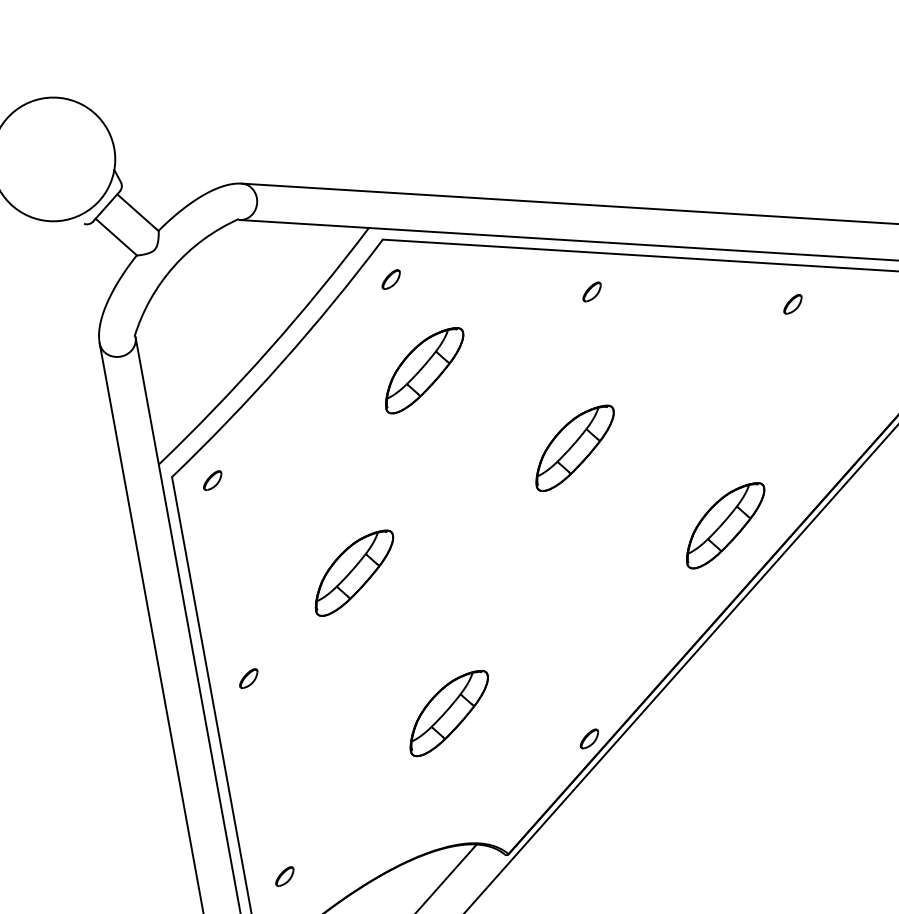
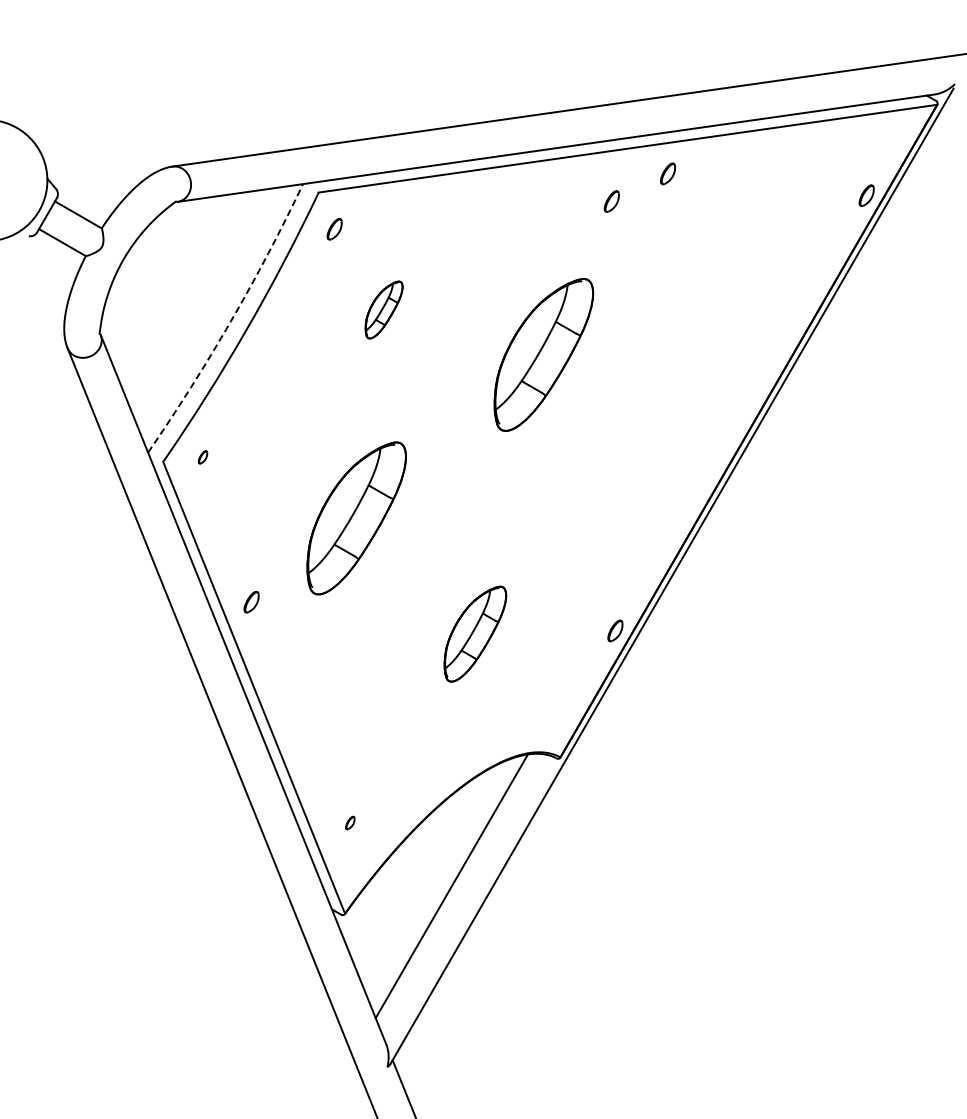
part: (591, 291) -> (611, 201), moved
part: (792, 303) -> (667, 173), moved
arc: (268, 350) -> (230, 321), solid -> dashed
part: (423, 369) -> (383, 309), size x0.6
part: (574, 447) -> (543, 354), size x1.6
part: (212, 480) -> (202, 457), size x0.6
part: (725, 525) -> (703, 399), removed
part: (353, 572) -> (356, 517), size x1.6
part: (248, 677) -> (251, 601), moved
part: (285, 876) -> (350, 822), size x0.6

